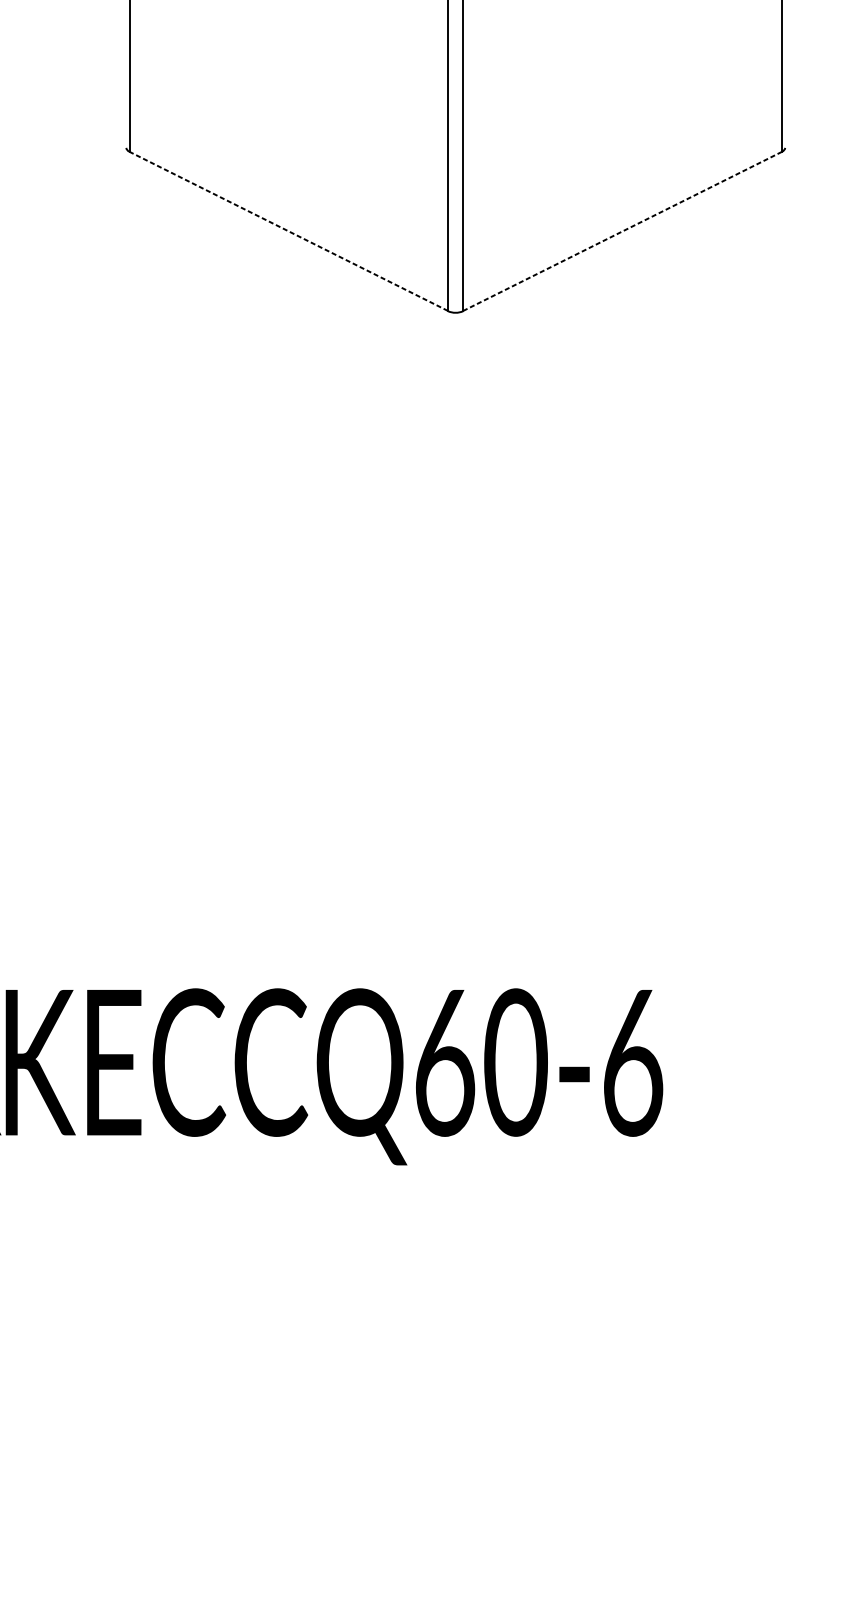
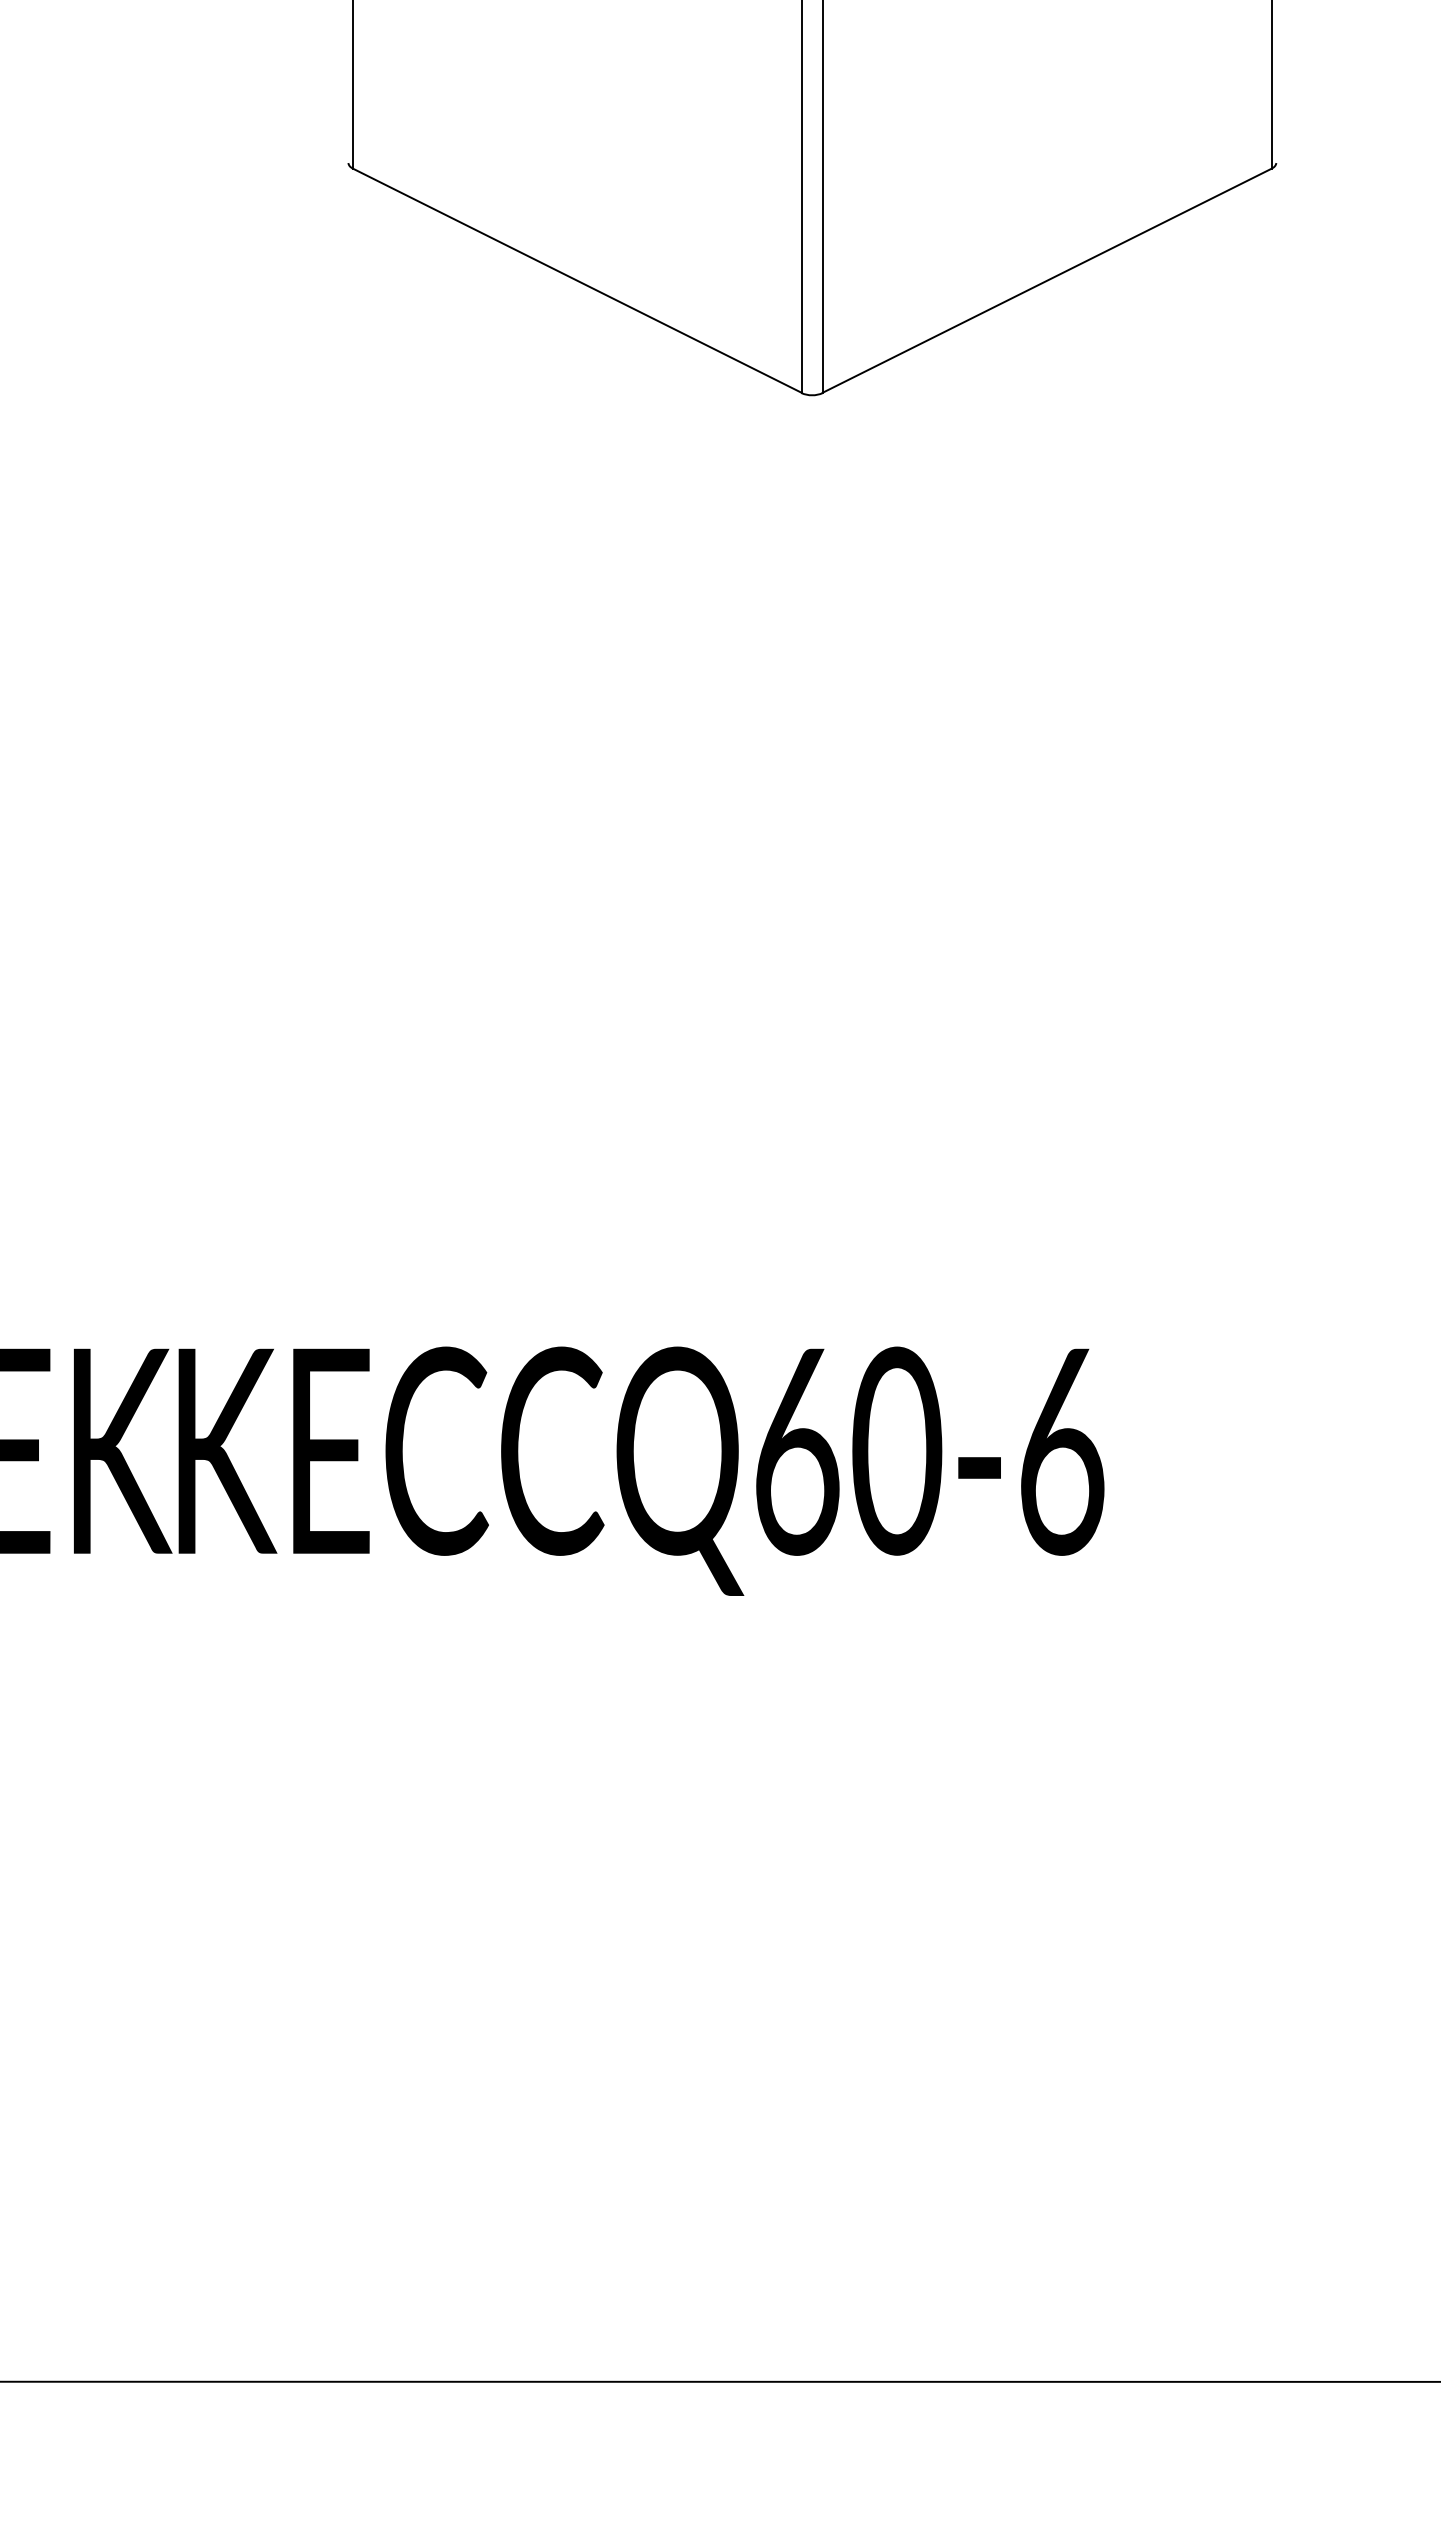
line: (288, 231) -> (577, 280), dashed -> solid
line: (622, 231) -> (1047, 280), dashed -> solid

